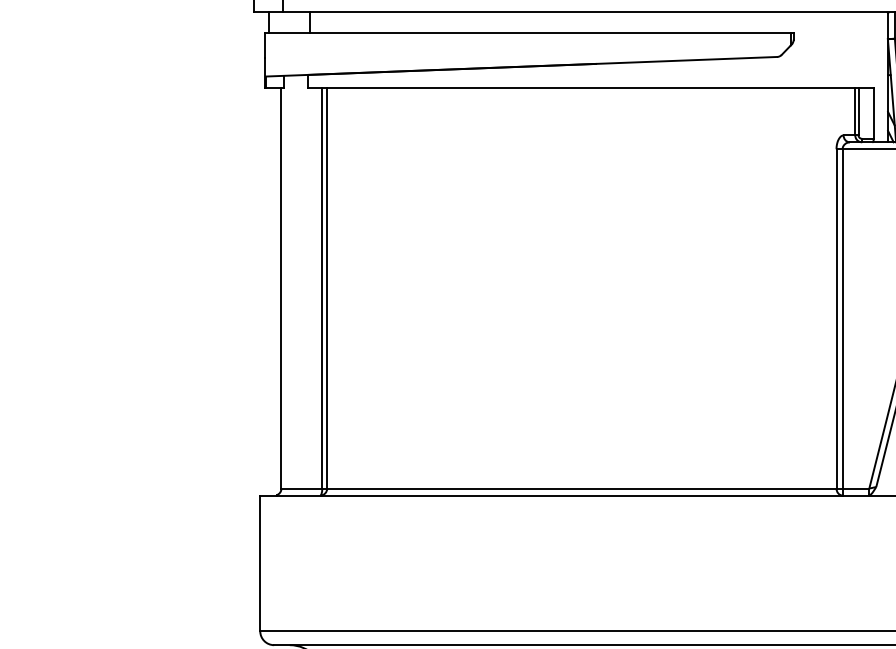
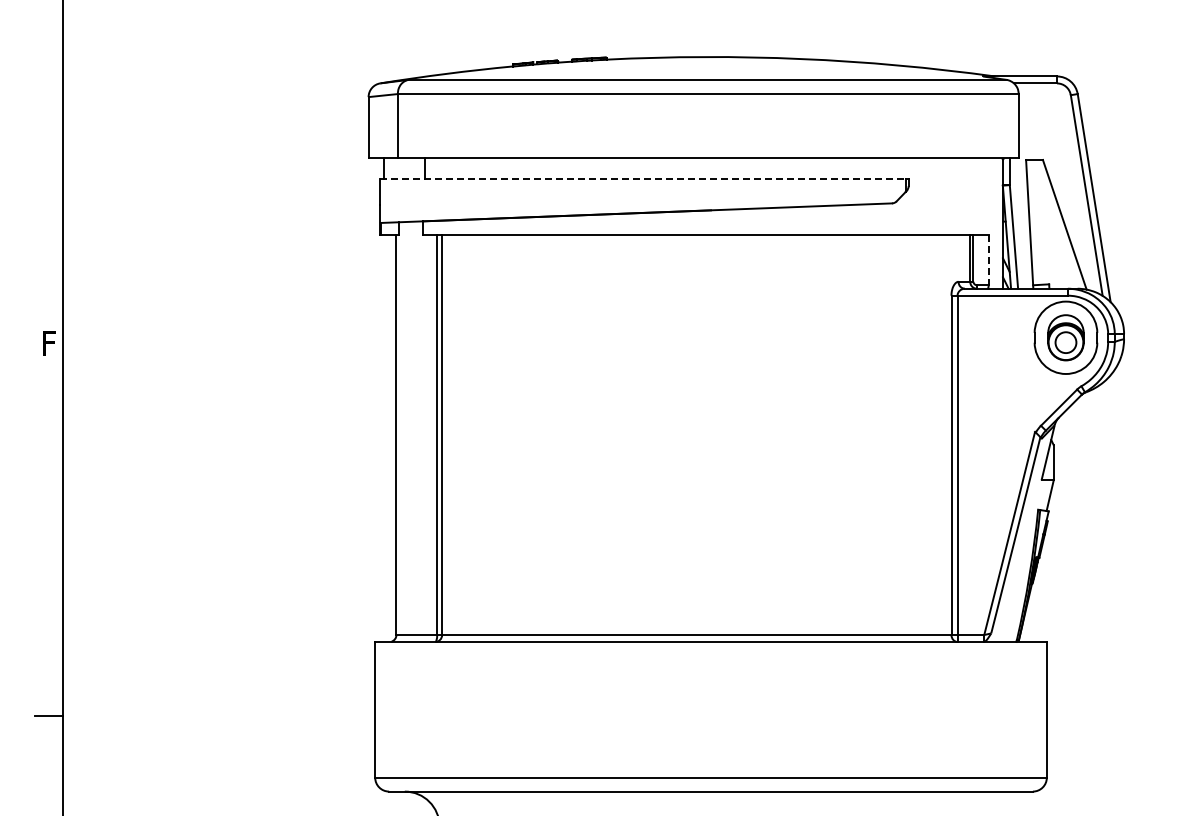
line: (528, 33) -> (643, 179), solid -> dashed
line: (873, 114) -> (988, 260), solid -> dashed

